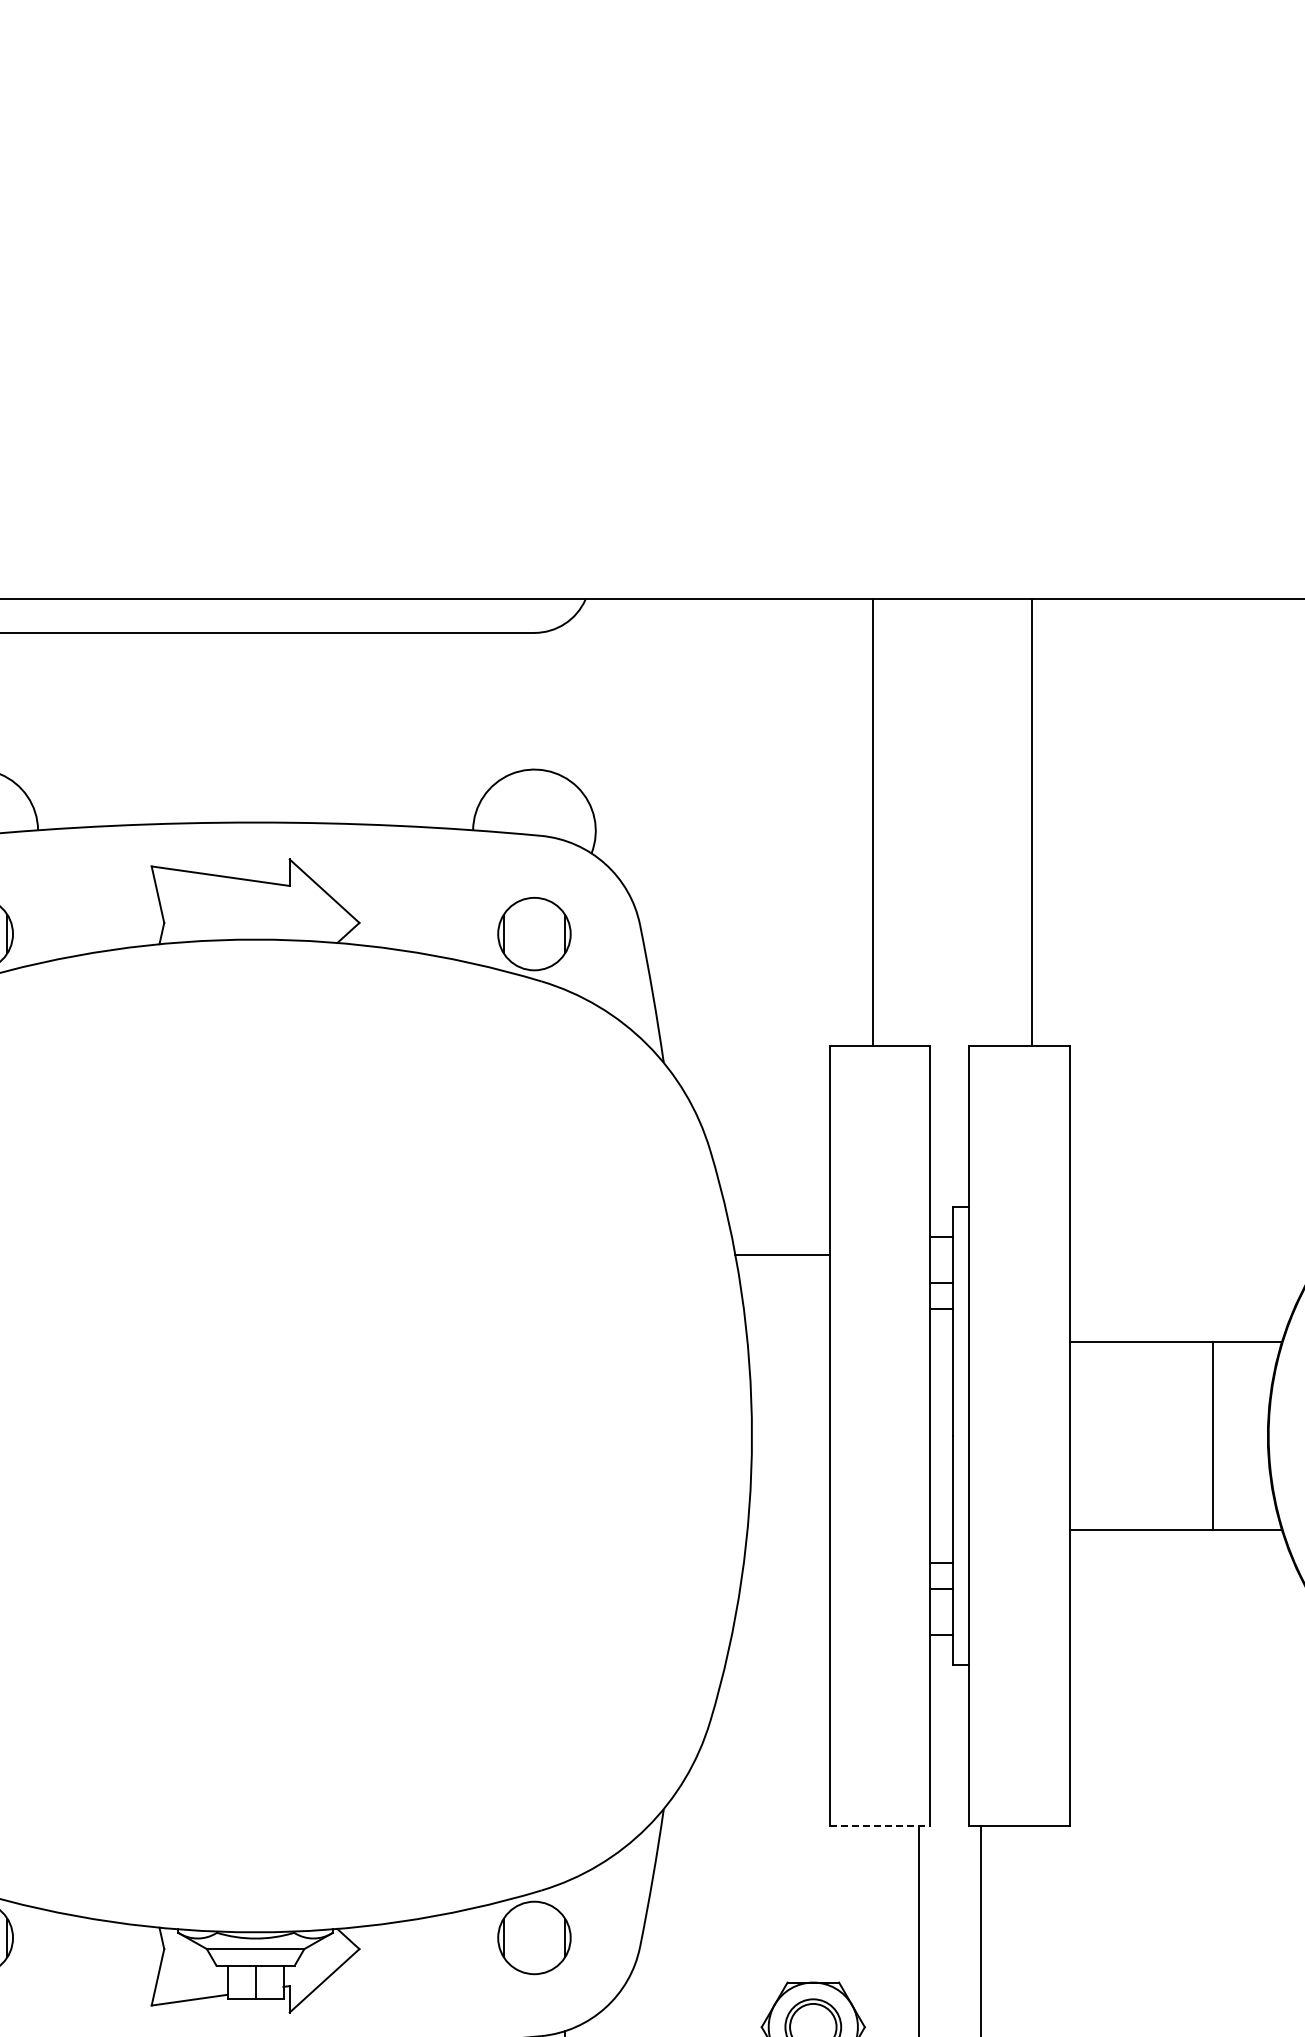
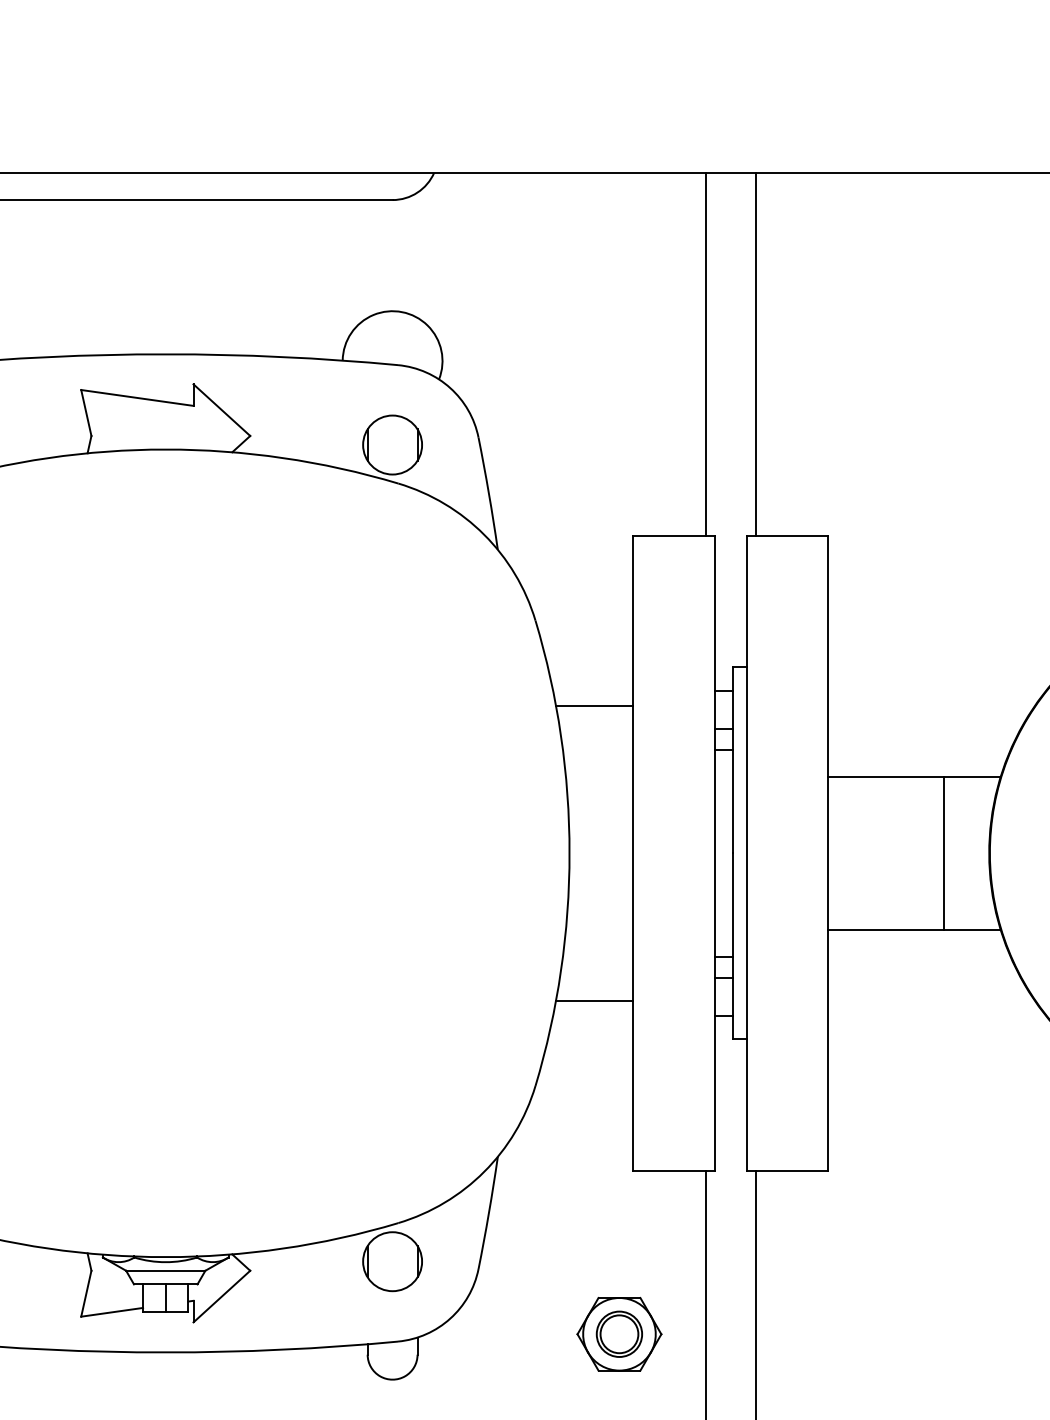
line: (873, 822) -> (705, 354), moved
line: (1031, 822) -> (755, 354), moved
line: (782, 1617) -> (594, 1001), added
line: (880, 1826) -> (674, 1171), dashed -> solid

